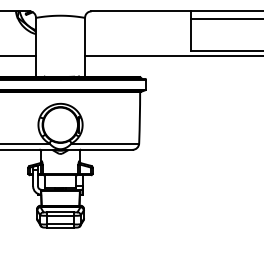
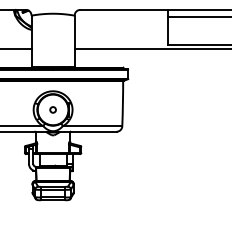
circle: (59, 124) -> (52, 109), added

